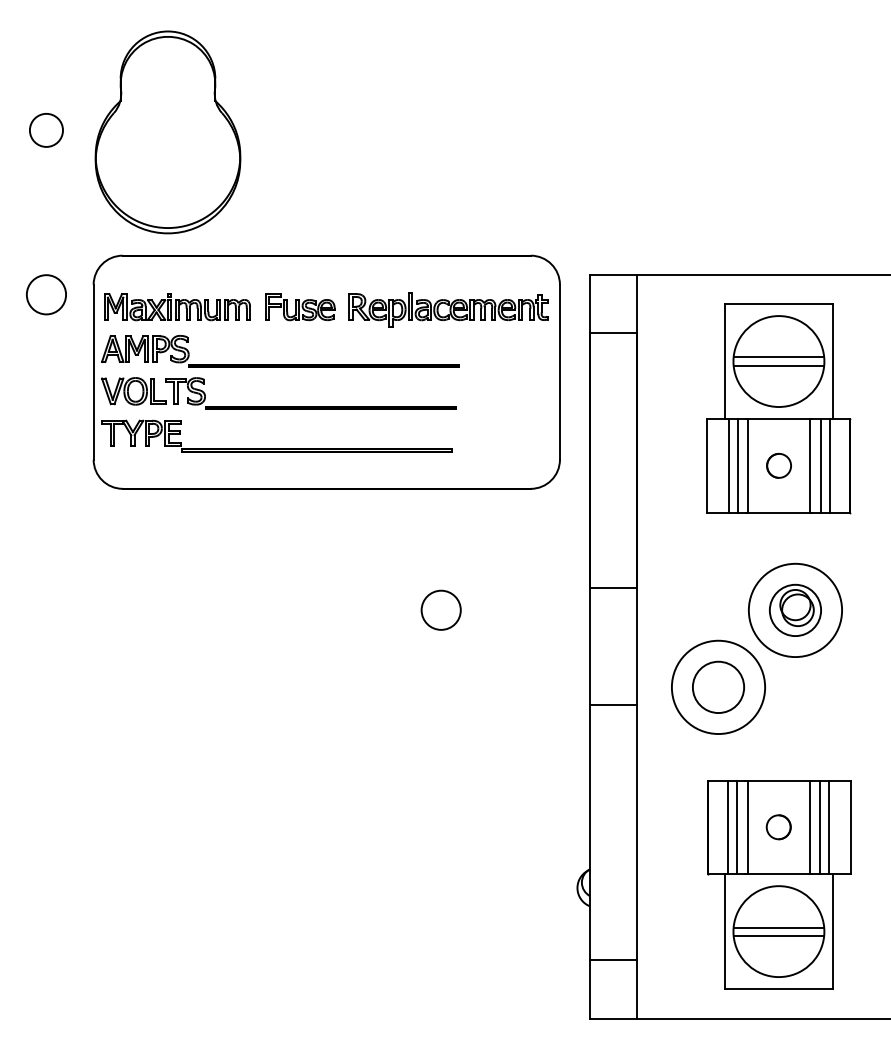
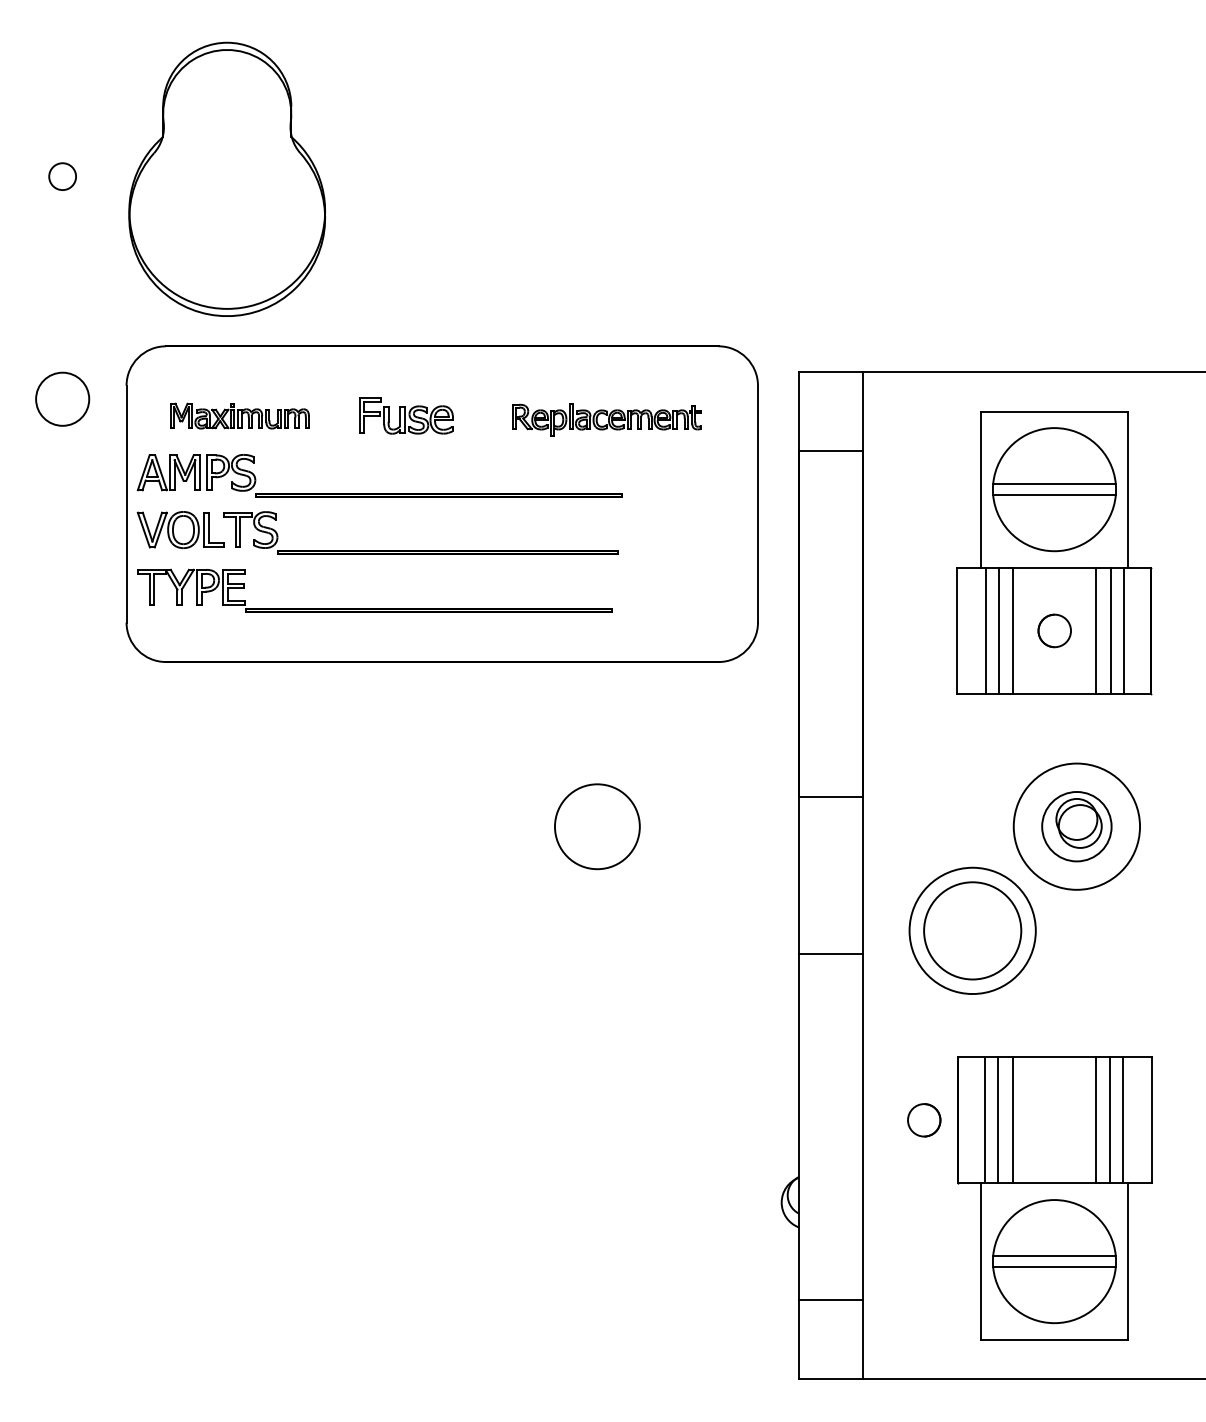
circle: (46, 129) -> (62, 175), size x0.6
part: (177, 307) -> (240, 416), size x0.7
part: (448, 309) -> (607, 419), size x0.7
circle: (440, 609) -> (596, 825), size x1.6
circle: (718, 687) -> (972, 931), size x1.4
part: (778, 827) -> (923, 1120), moved

